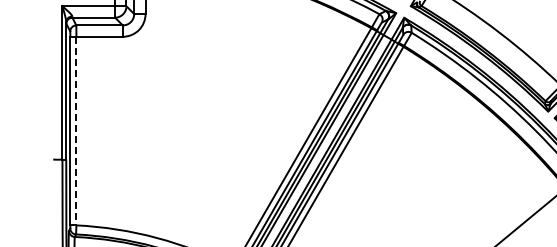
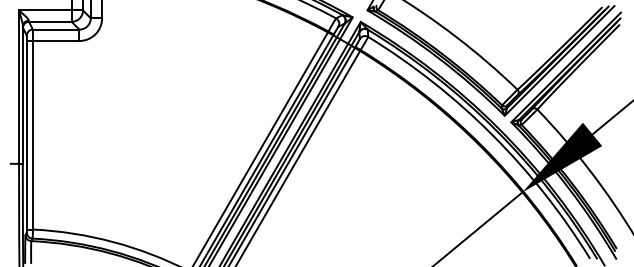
line: (75, 131) -> (32, 135), dashed -> solid

